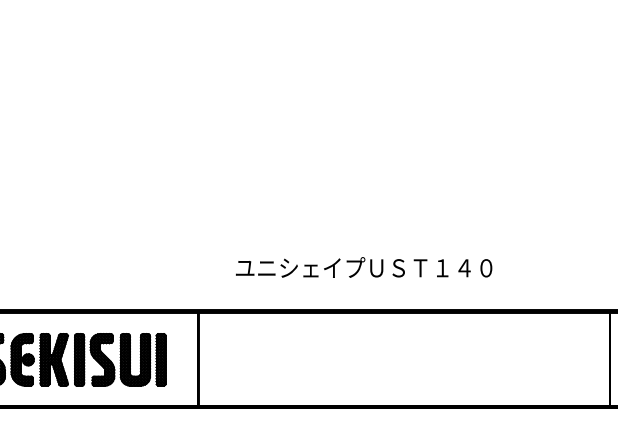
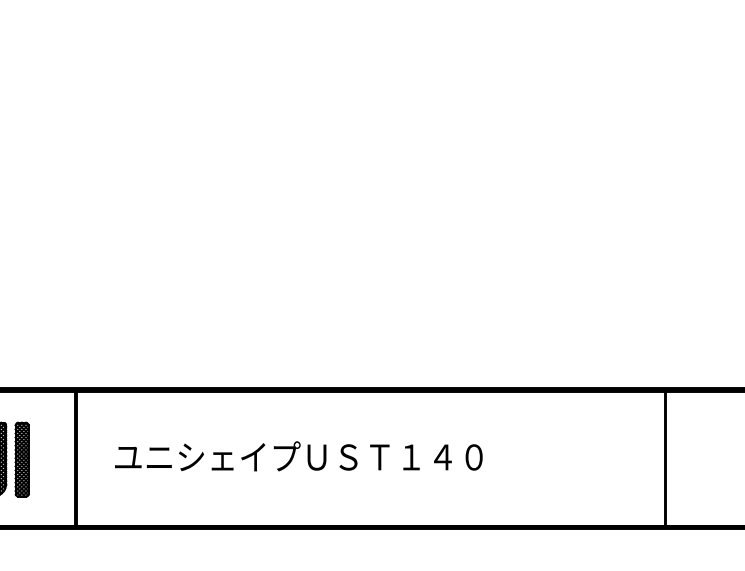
text: (364, 267) -> (299, 456), moved

